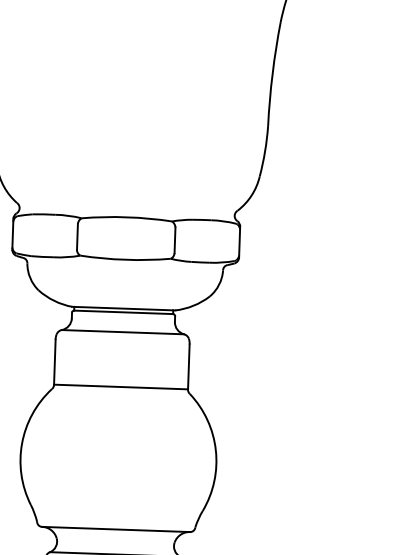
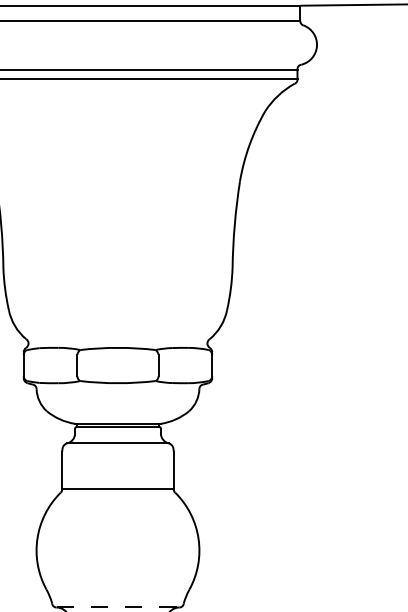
line: (116, 529) -> (118, 607), solid -> dashed

